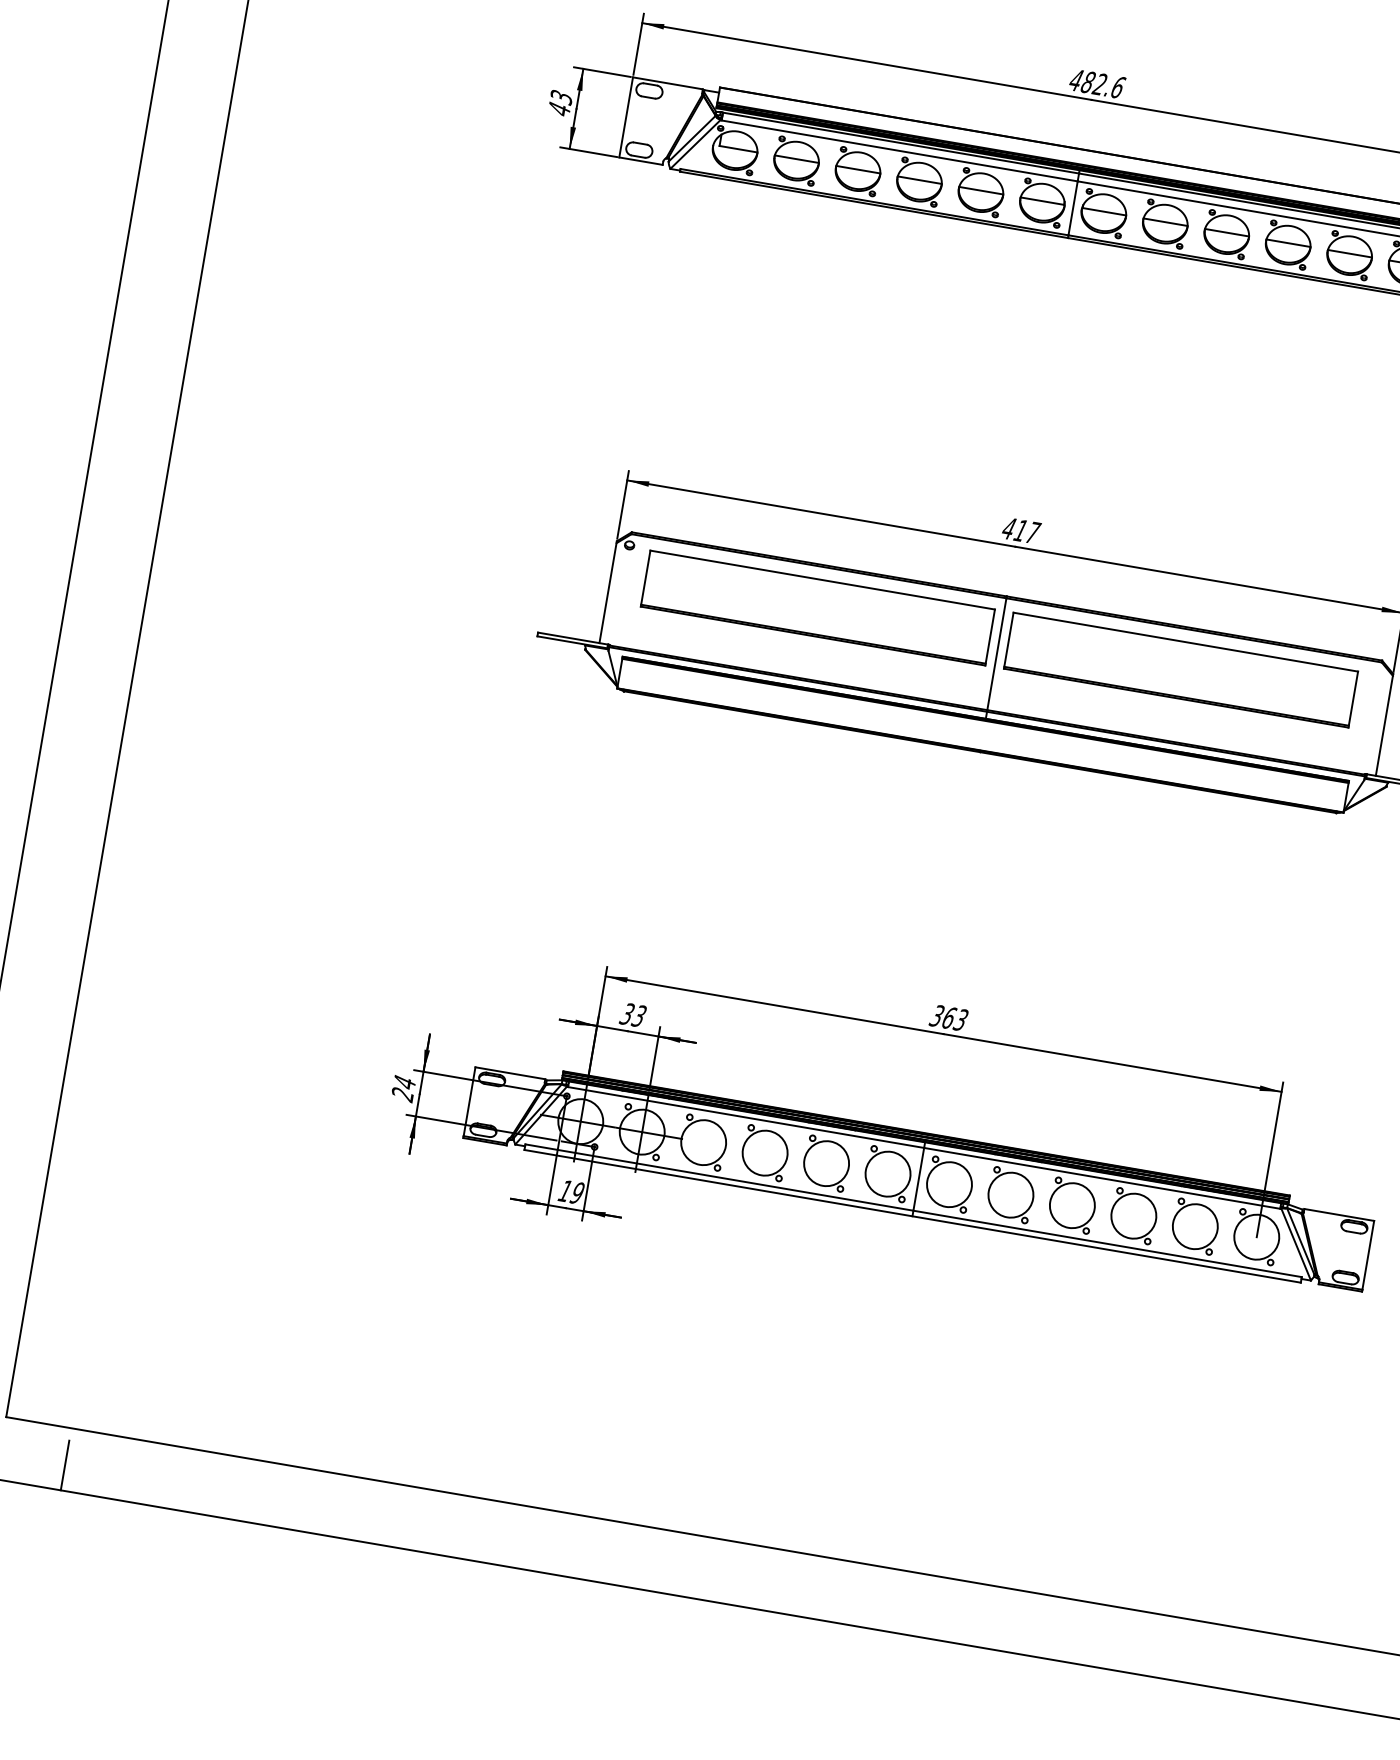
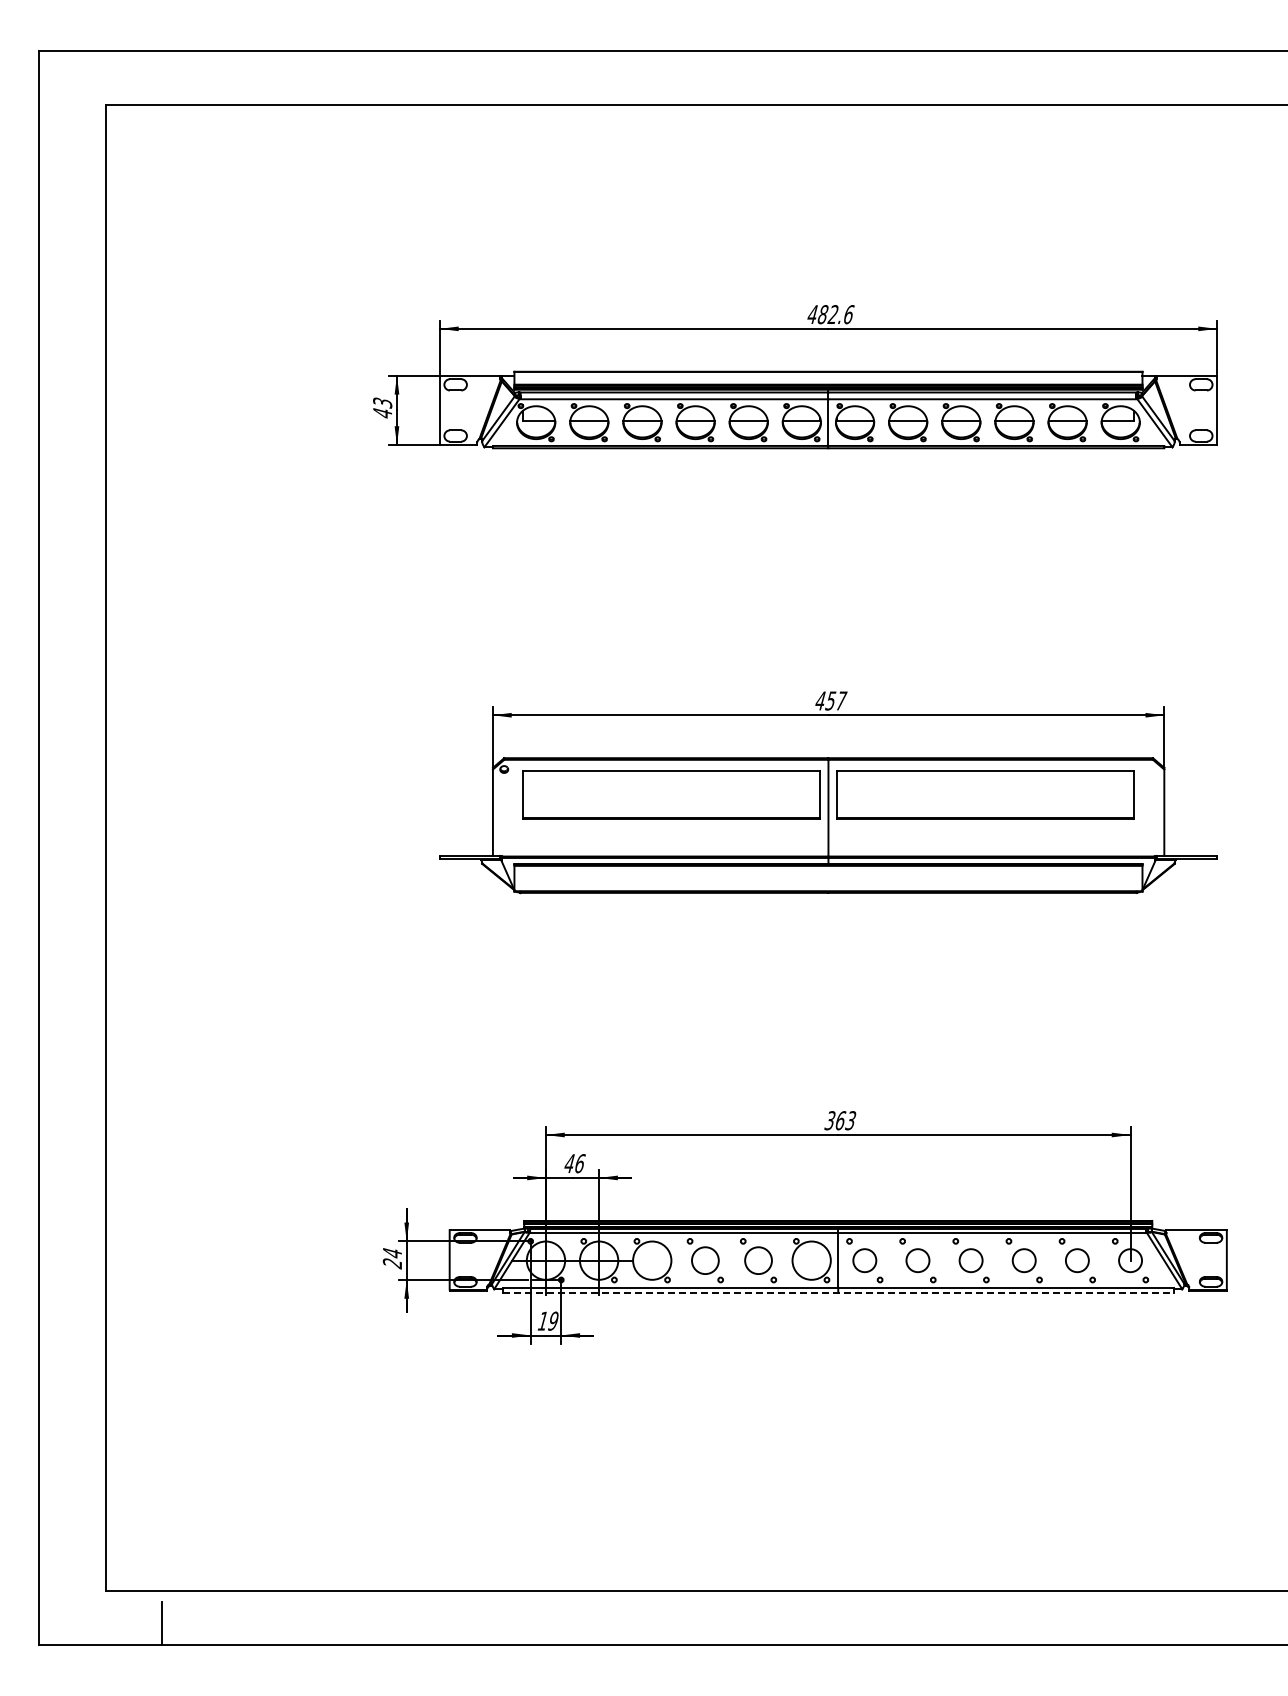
text: (1020, 530) -> (830, 700), 417 -> 457
text: (632, 1014) -> (574, 1163), 33 -> 46
circle: (765, 1152) -> (705, 1260), size x0.7
circle: (826, 1163) -> (758, 1260), size x0.7
circle: (949, 1184) -> (864, 1260), size x0.6
circle: (1010, 1194) -> (917, 1260), size x0.6
circle: (1071, 1205) -> (970, 1260), size x0.6
line: (912, 1216) -> (838, 1292), solid -> dashed
circle: (1134, 1216) -> (1024, 1260), size x0.6
circle: (1195, 1226) -> (1077, 1260), size x0.6
circle: (1256, 1236) -> (1130, 1260), size x0.6

